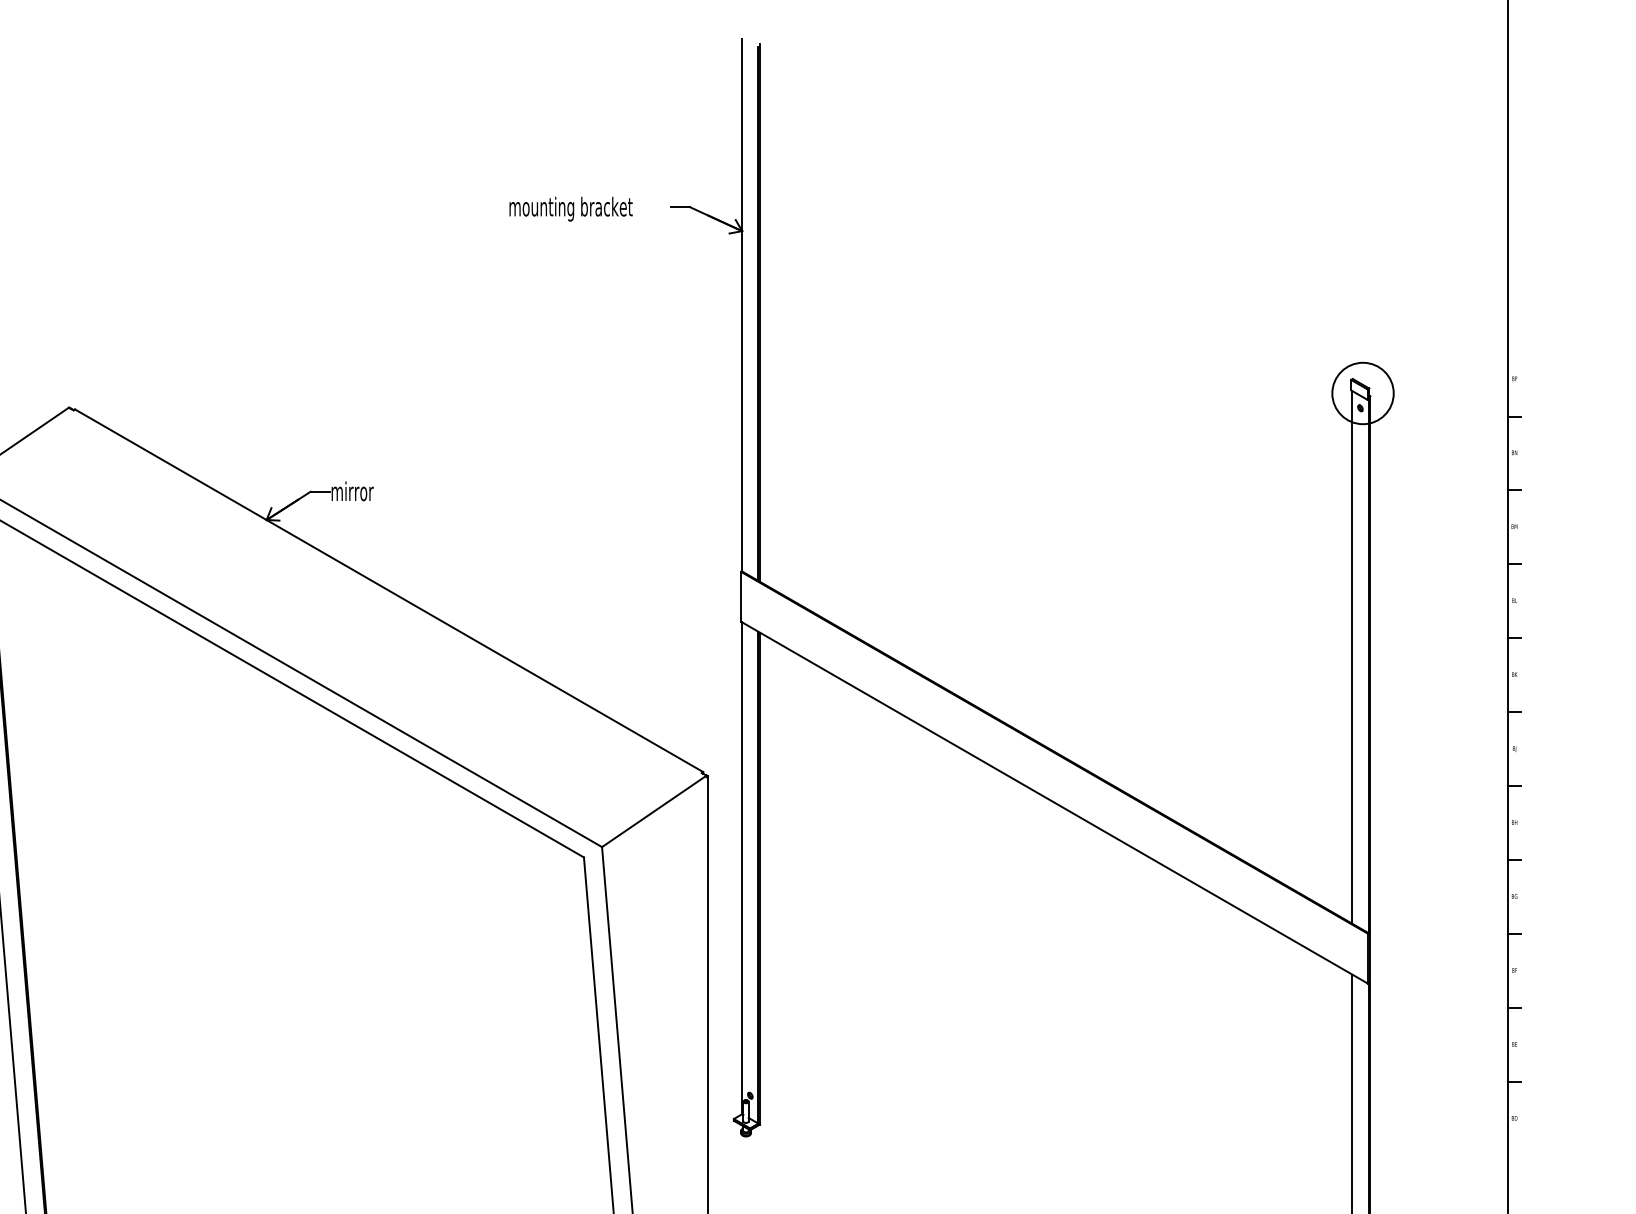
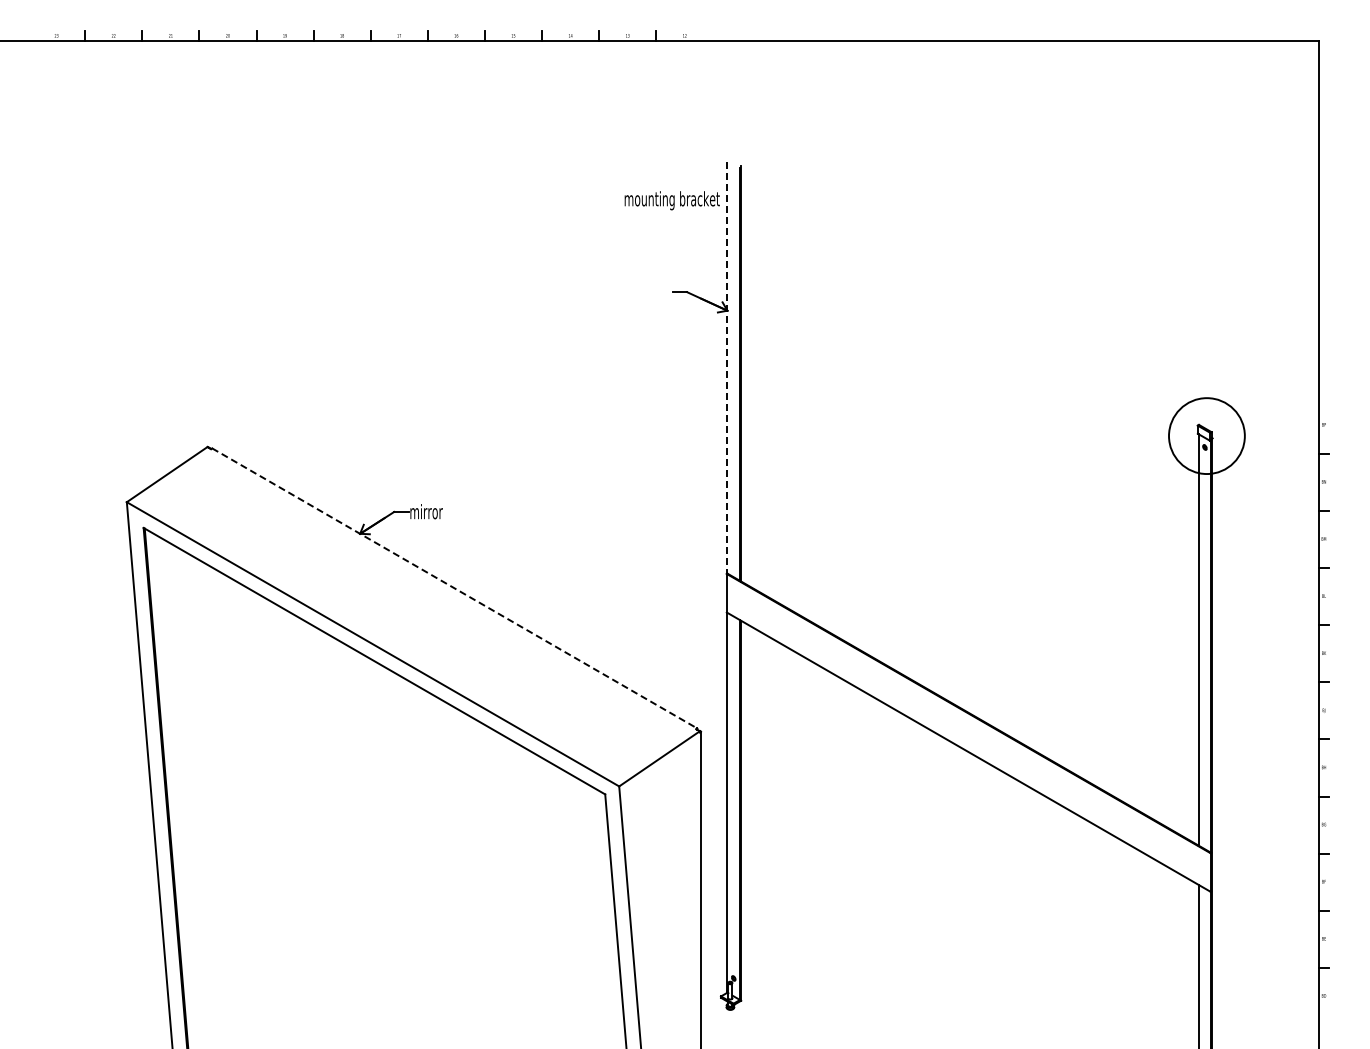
text: (570, 208) -> (671, 200), moved
line: (742, 304) -> (727, 367), solid -> dashed
circle: (1362, 392) -> (1206, 435), size x1.6
line: (390, 590) -> (455, 588), solid -> dashed

